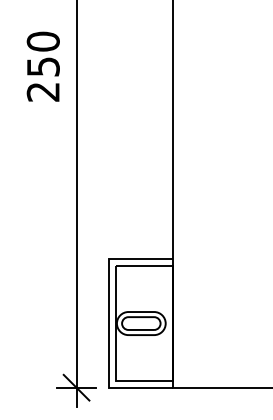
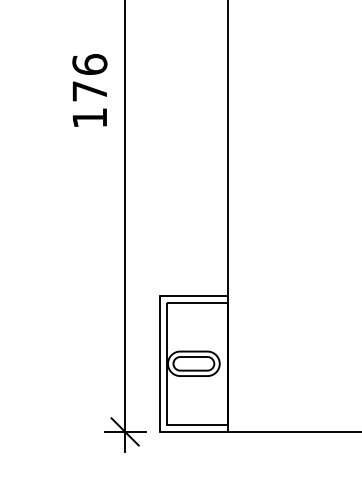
text: (42, 66) -> (89, 91), 250 -> 176

